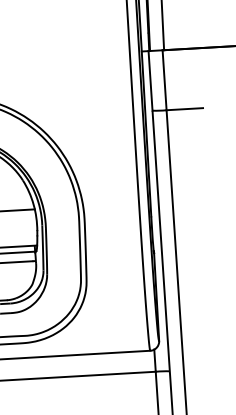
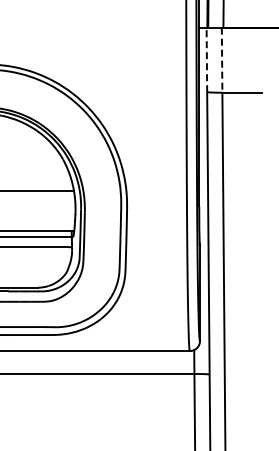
line: (150, 80) -> (206, 59), solid -> dashed
line: (164, 80) -> (222, 60), solid -> dashed

